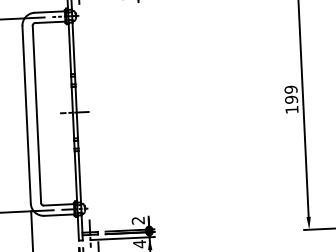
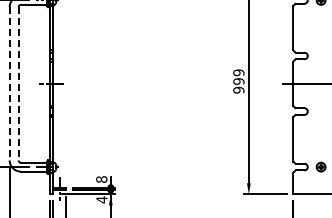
text: (291, 109) -> (238, 89), 199 -> 999
line: (26, 114) -> (9, 83), solid -> dashed
line: (36, 114) -> (18, 83), solid -> dashed
text: (138, 220) -> (101, 179), 2 -> 8

